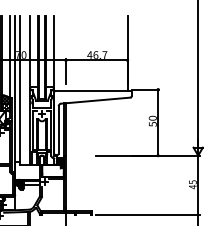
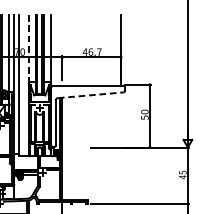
line: (30, 52) -> (28, 49), solid -> dashed
line: (95, 100) -> (90, 95), solid -> dashed

